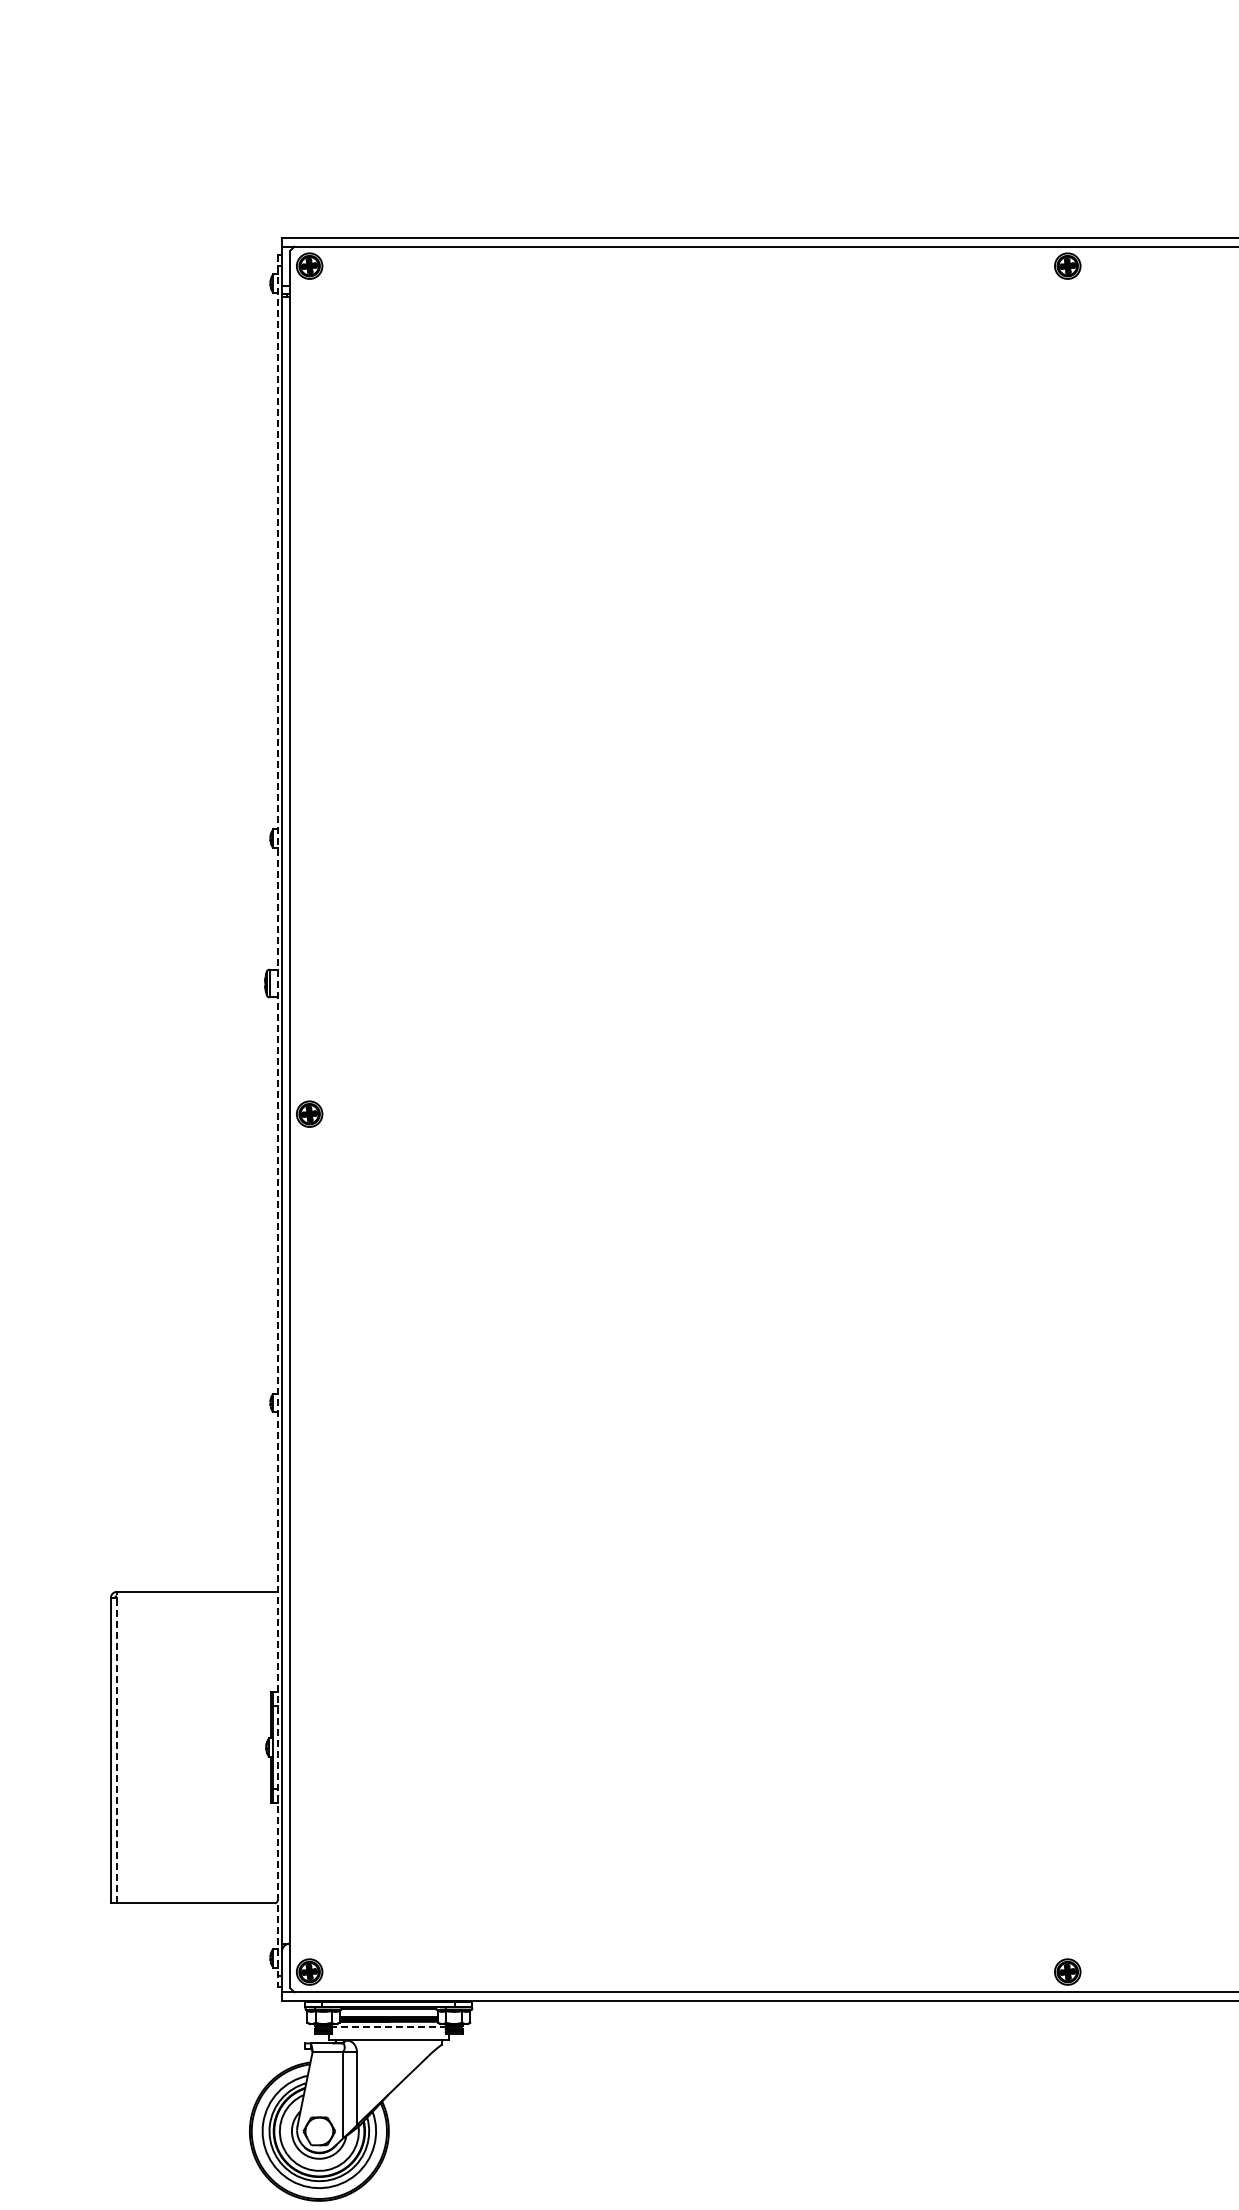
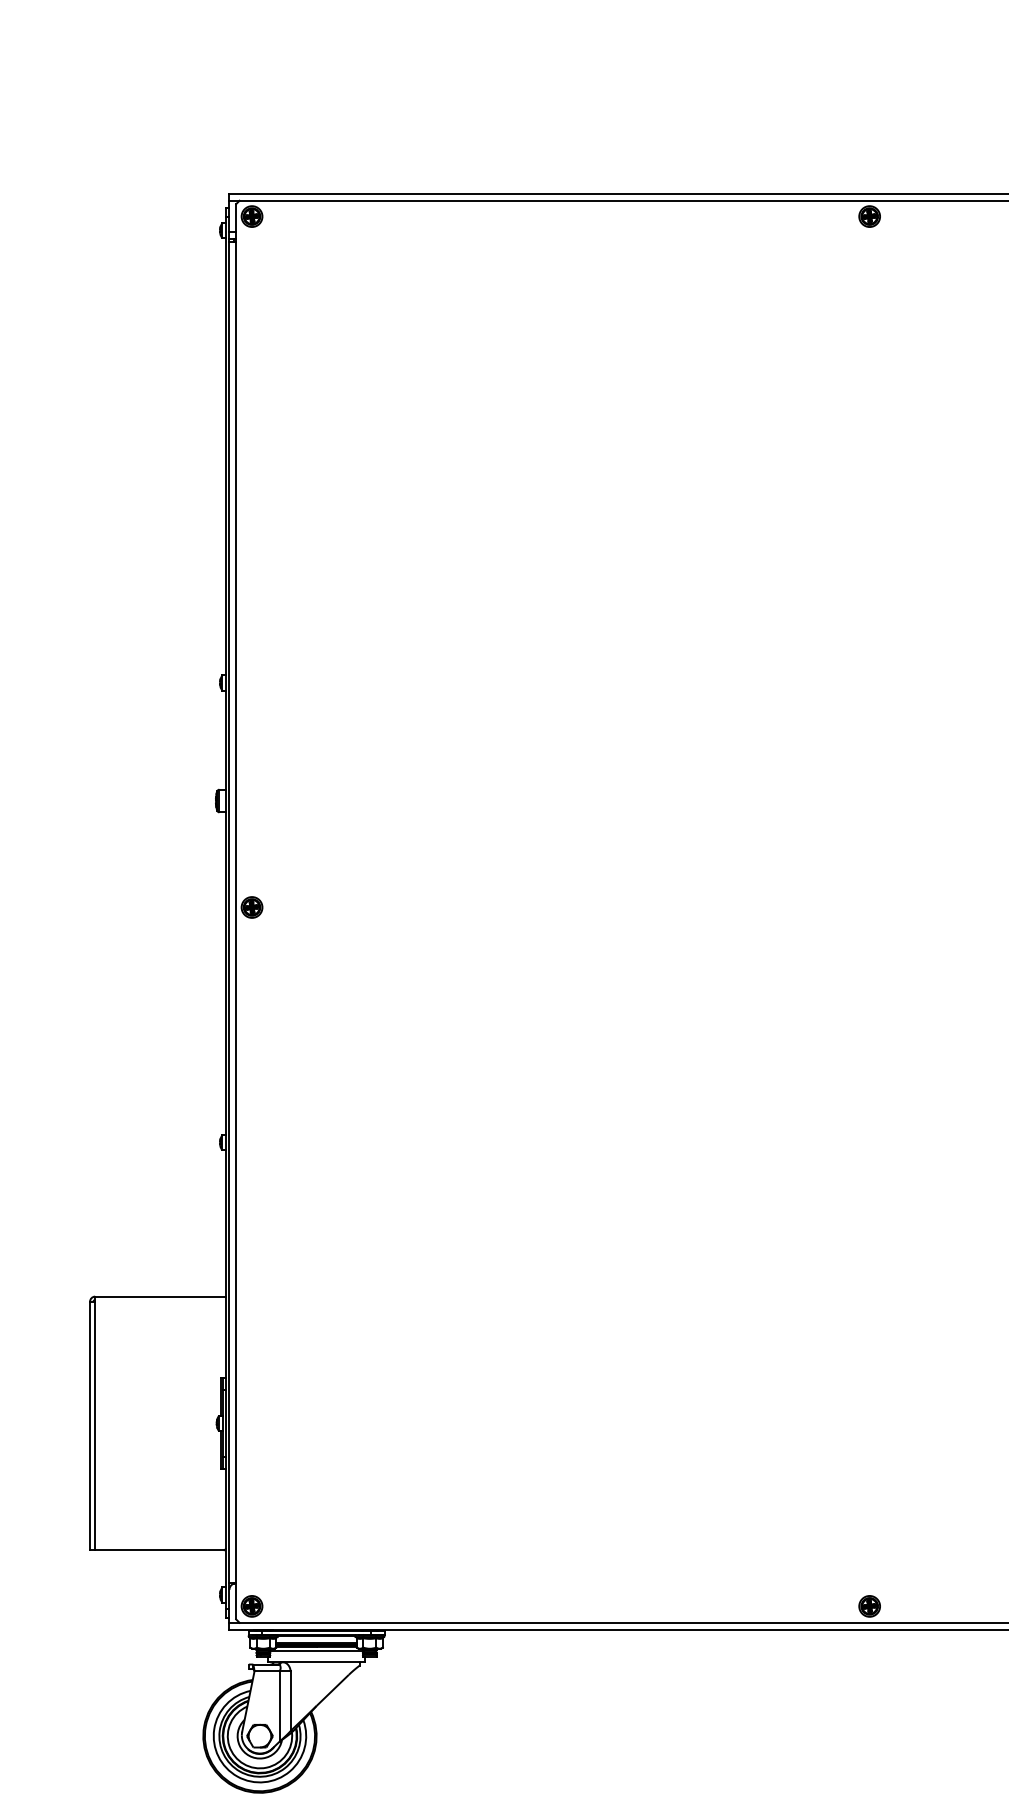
line: (277, 1120) -> (225, 912), dashed -> solid
line: (117, 1747) -> (95, 1423), dashed -> solid
line: (388, 2027) -> (316, 1651), dashed -> solid

